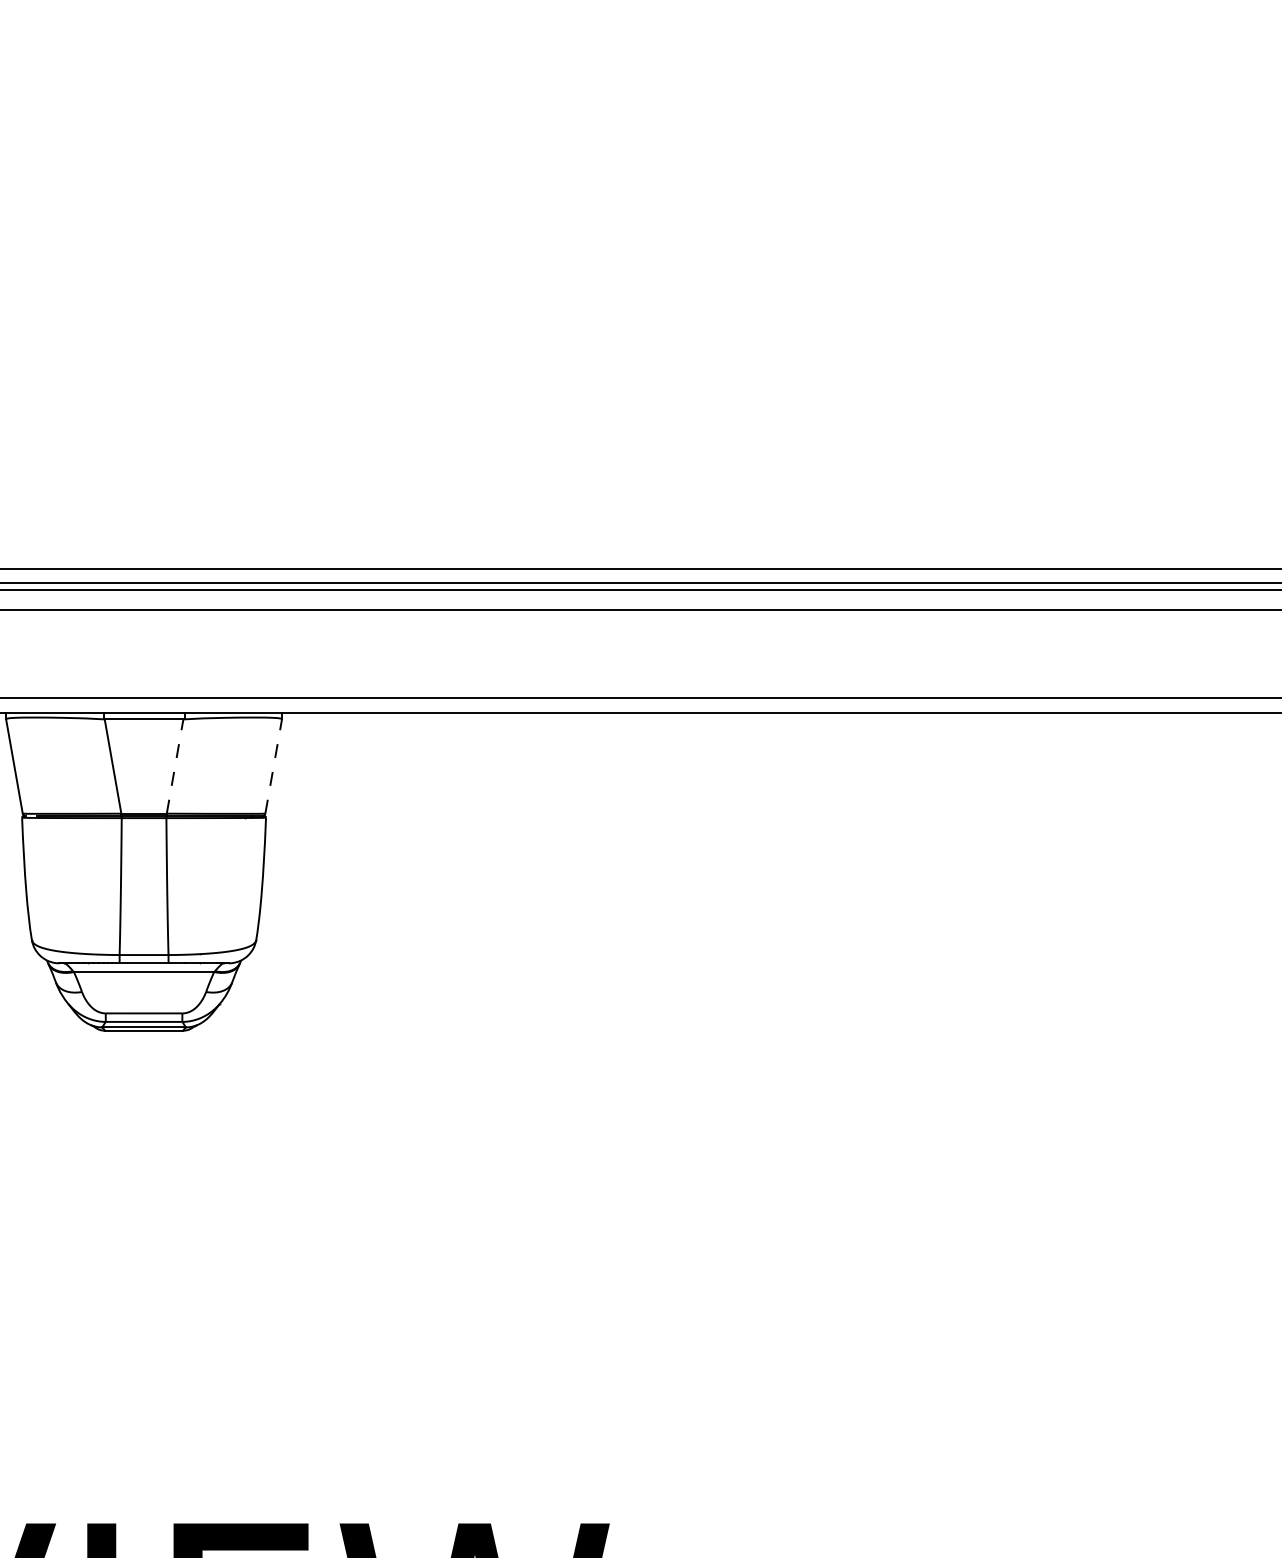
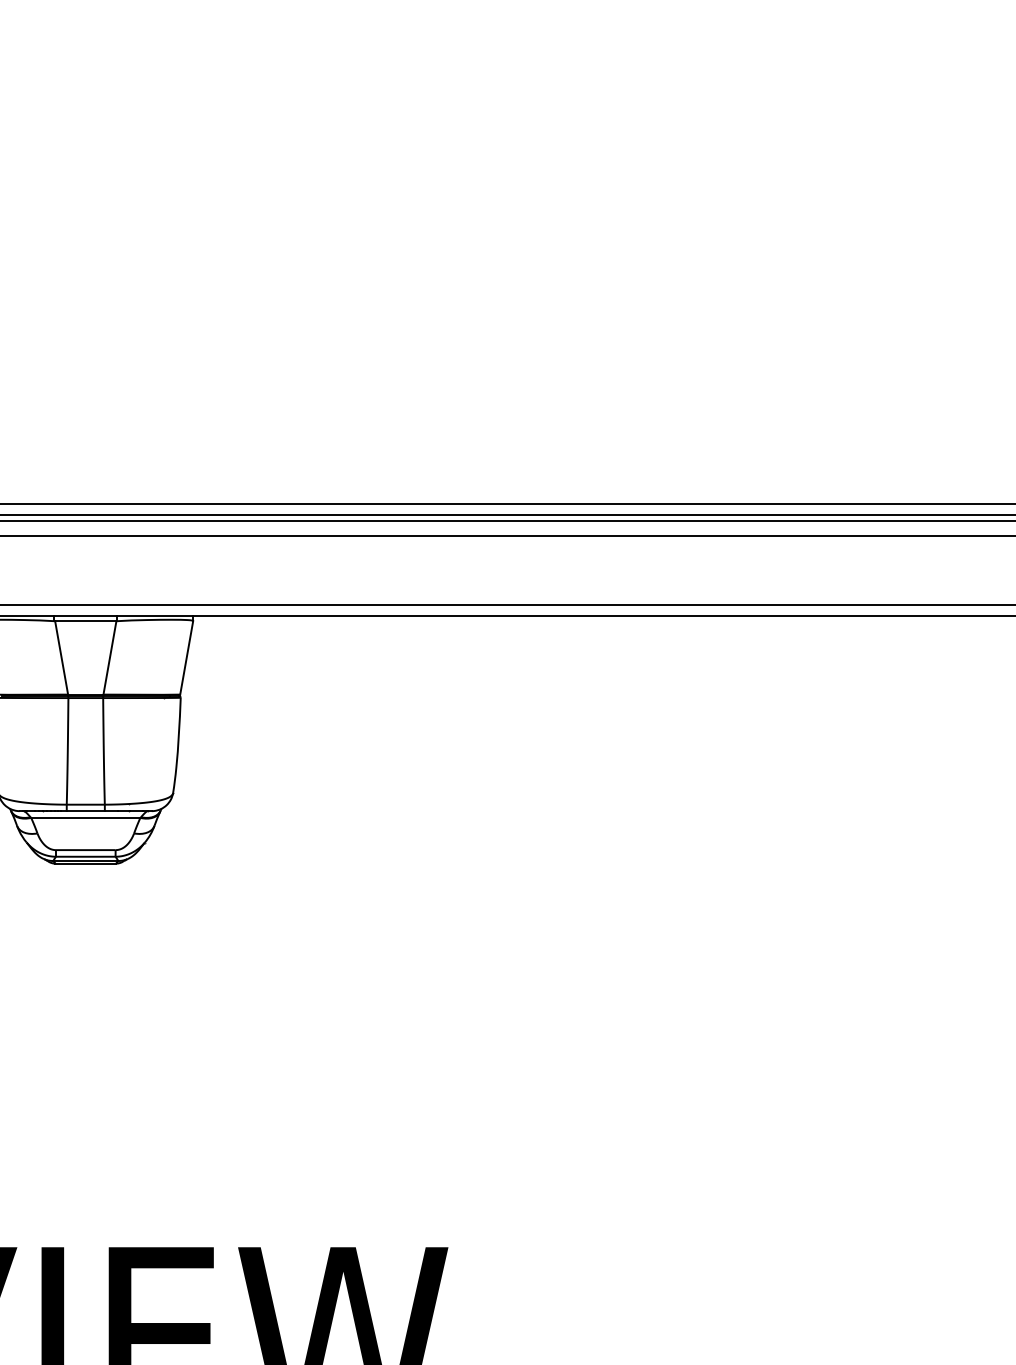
line: (175, 766) -> (110, 657), dashed -> solid
line: (273, 766) -> (186, 657), dashed -> solid

